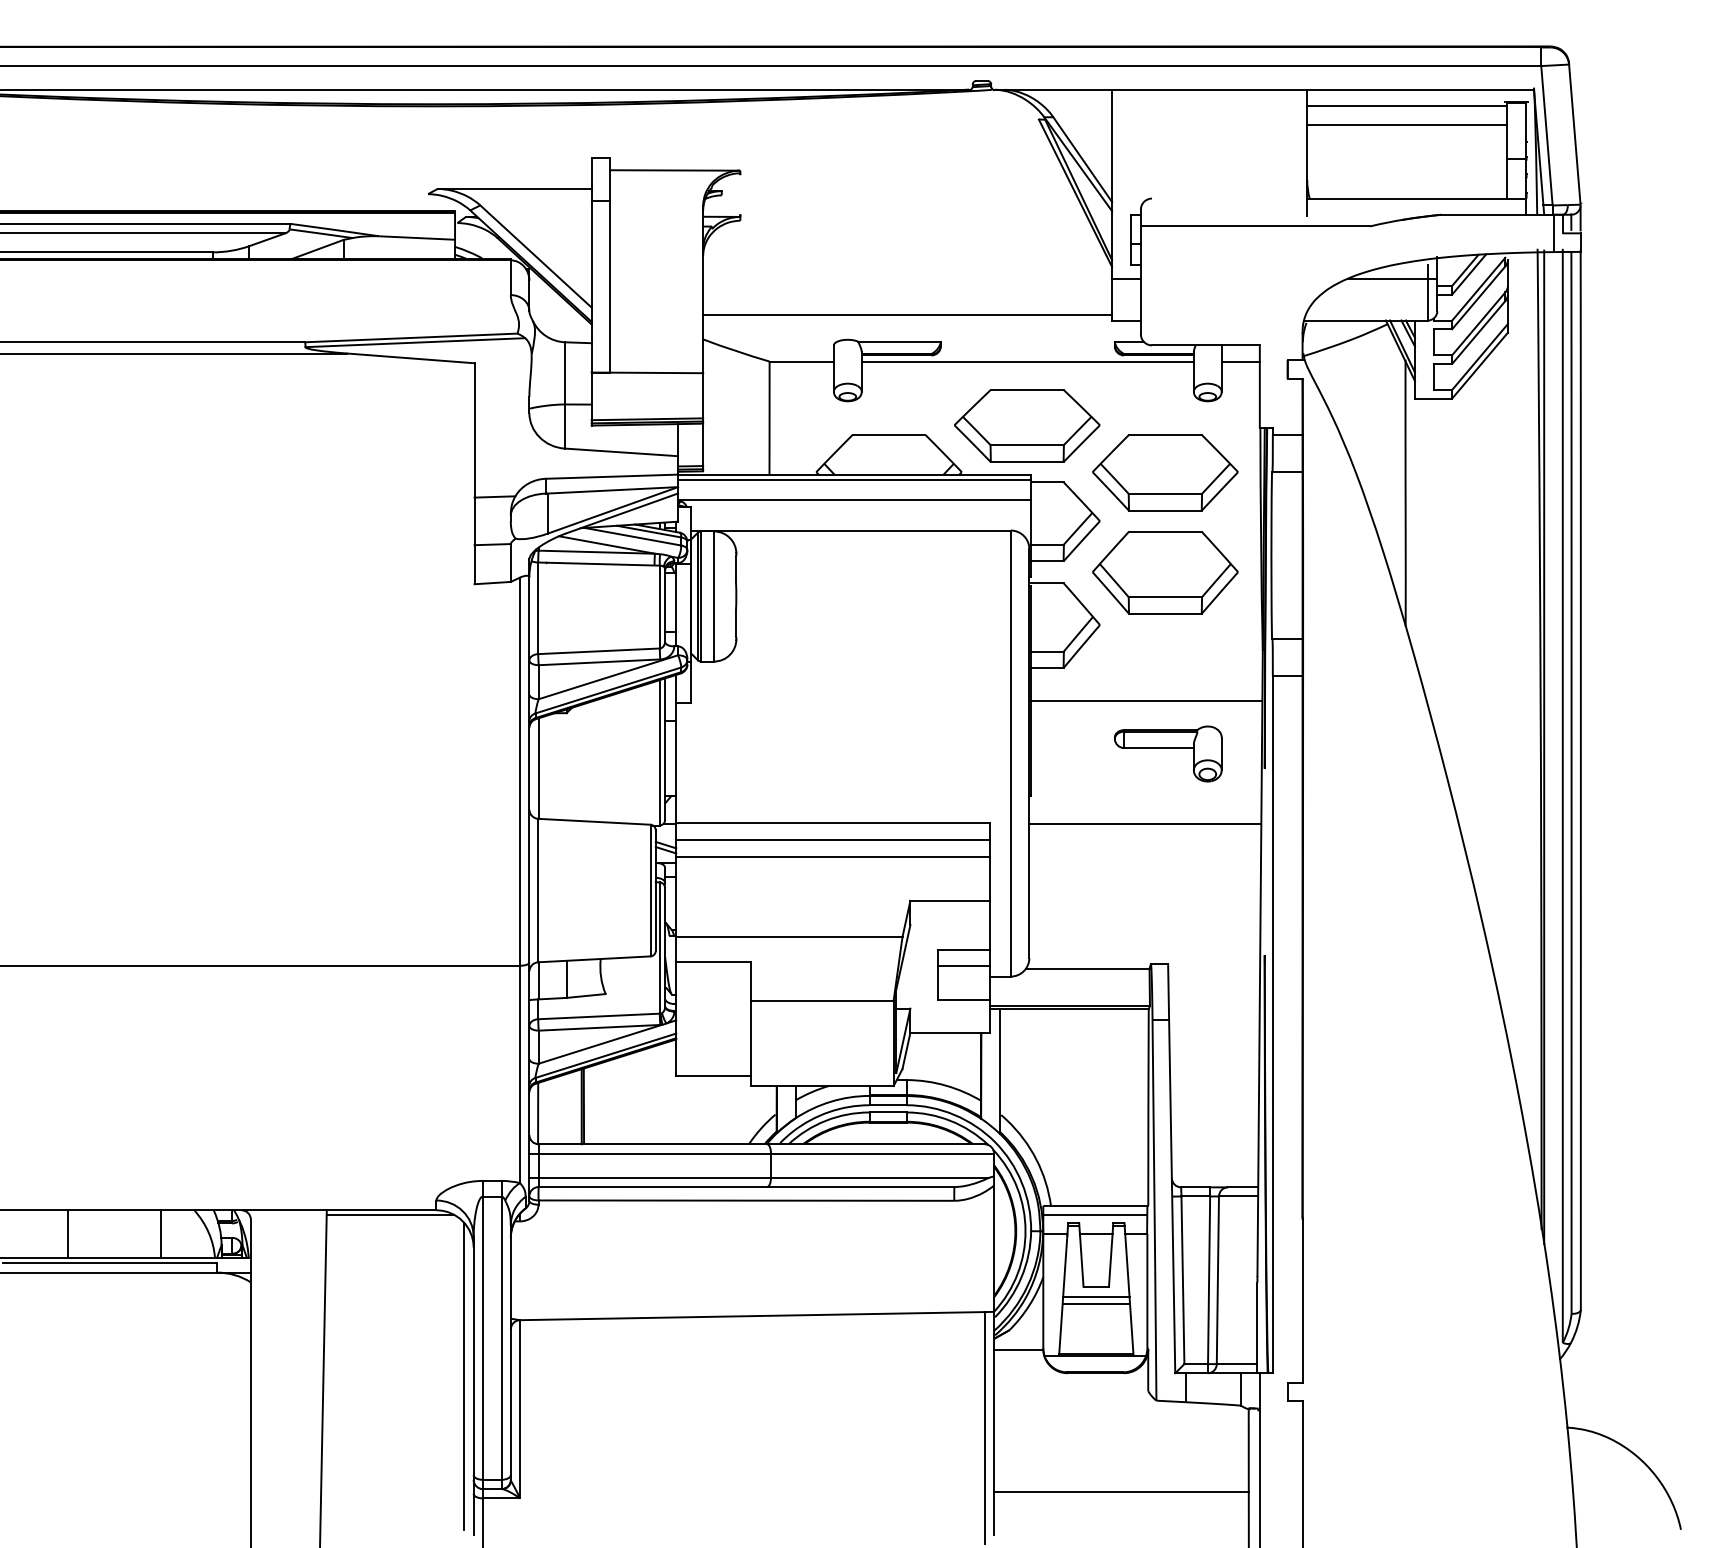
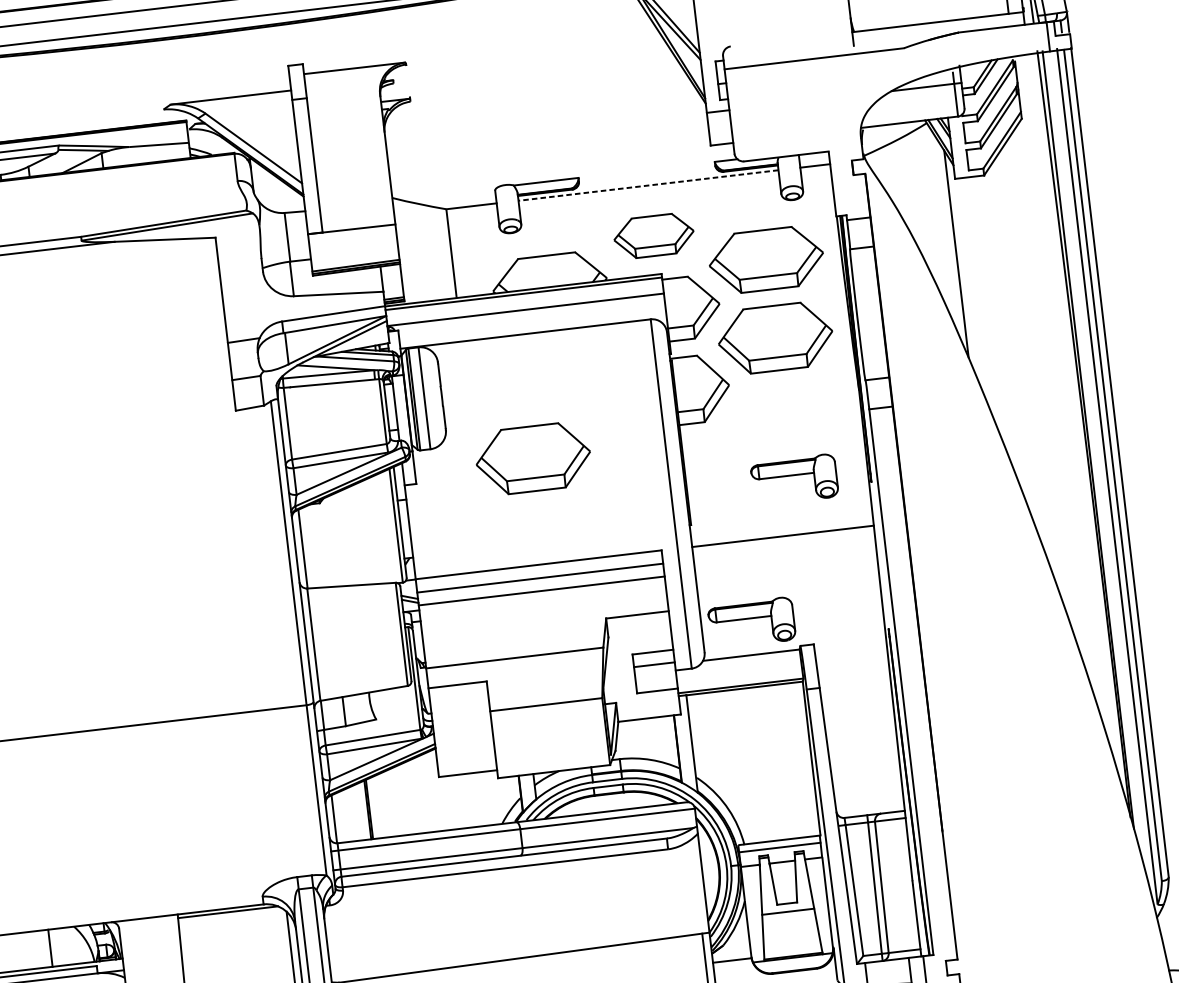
line: (907, 314) -> (550, 159), removed
line: (1027, 361) -> (648, 185), solid -> dashed
part: (1027, 425) -> (654, 235), size x0.7
part: (842, 688) -> (533, 458), added
line: (1146, 700) -> (772, 439), removed
part: (1093, 927) -> (752, 622), added
line: (1095, 1303) -> (788, 916), removed

